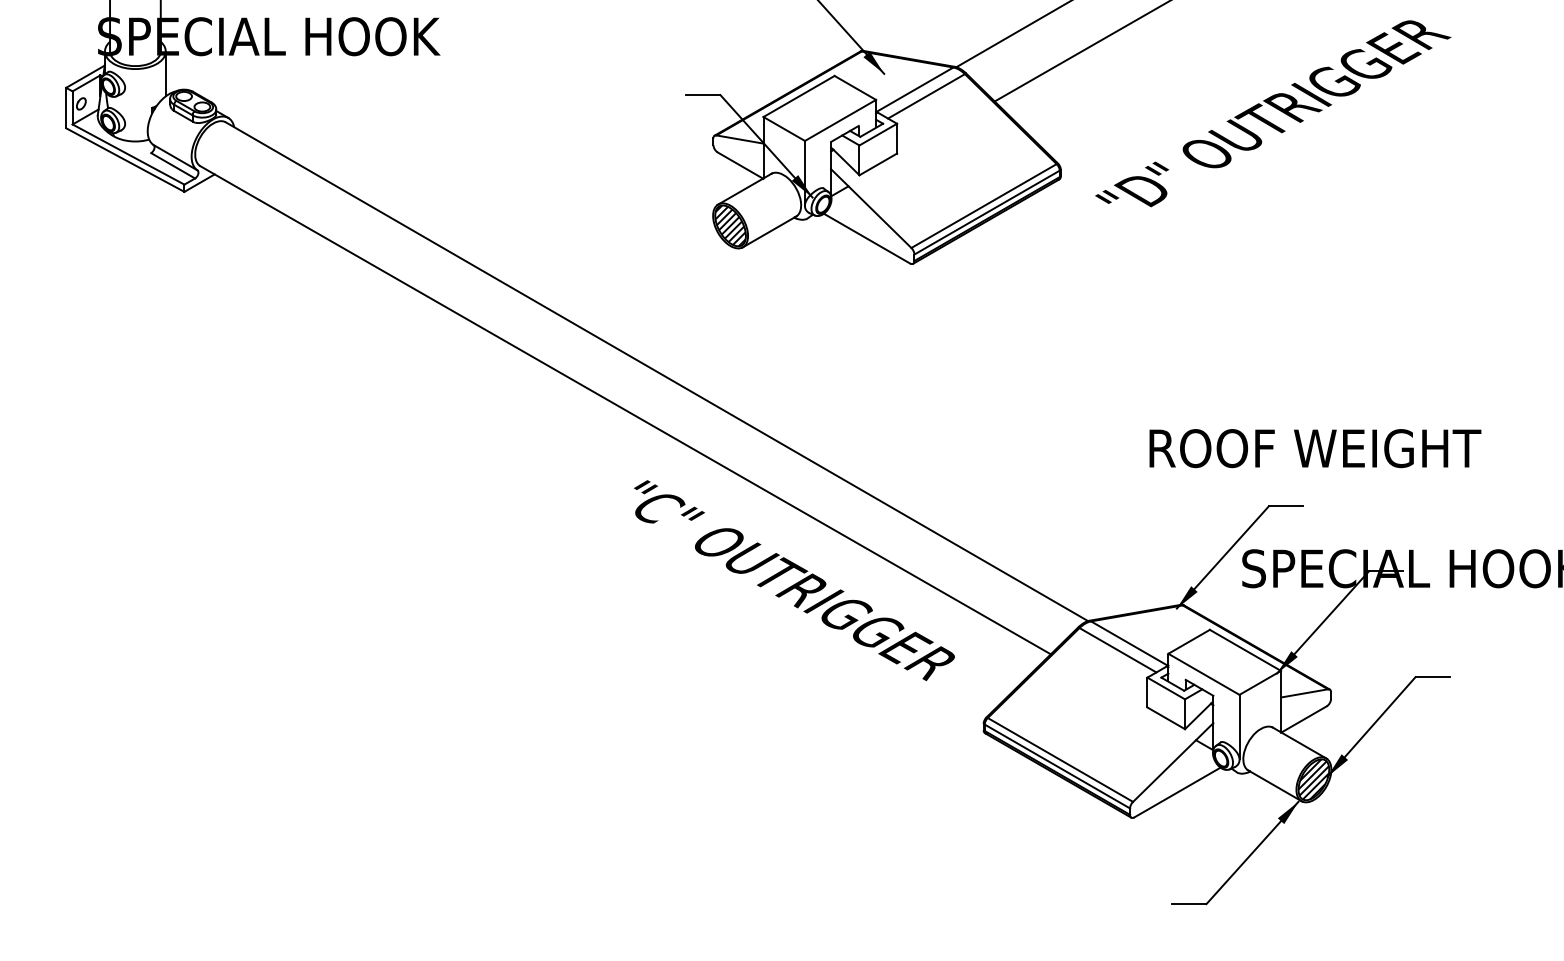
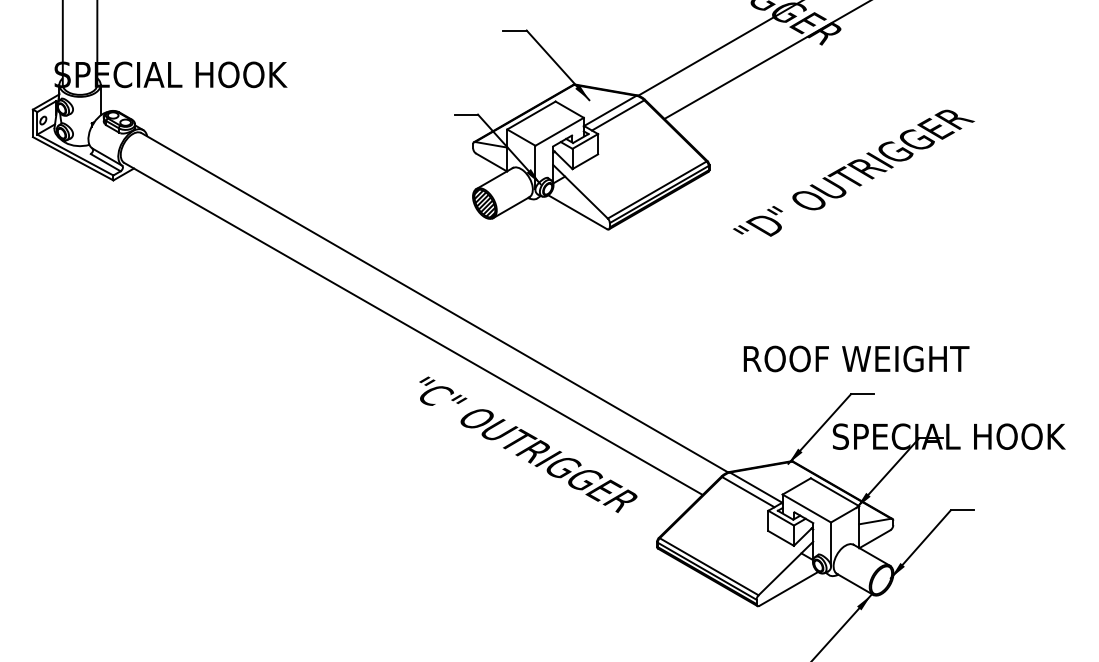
text: (1272, 112) -> (853, 172), moved
text: (1315, 447) -> (856, 358), moved
hatch: (1313, 778) -> (881, 579), removed

